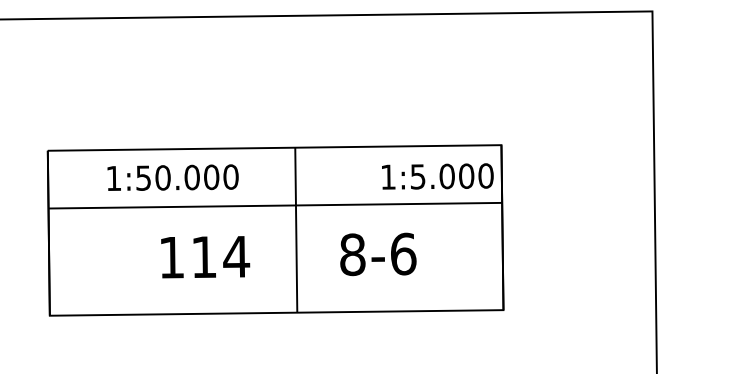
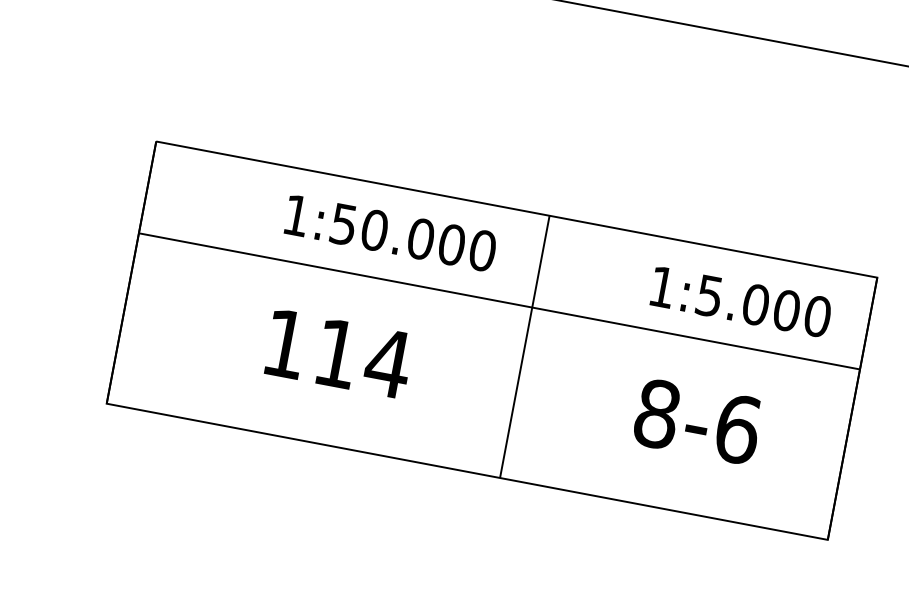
text: (437, 176) -> (740, 301), moved
text: (172, 177) -> (389, 232), moved
text: (378, 254) -> (698, 421), moved
text: (205, 257) -> (338, 354), moved

